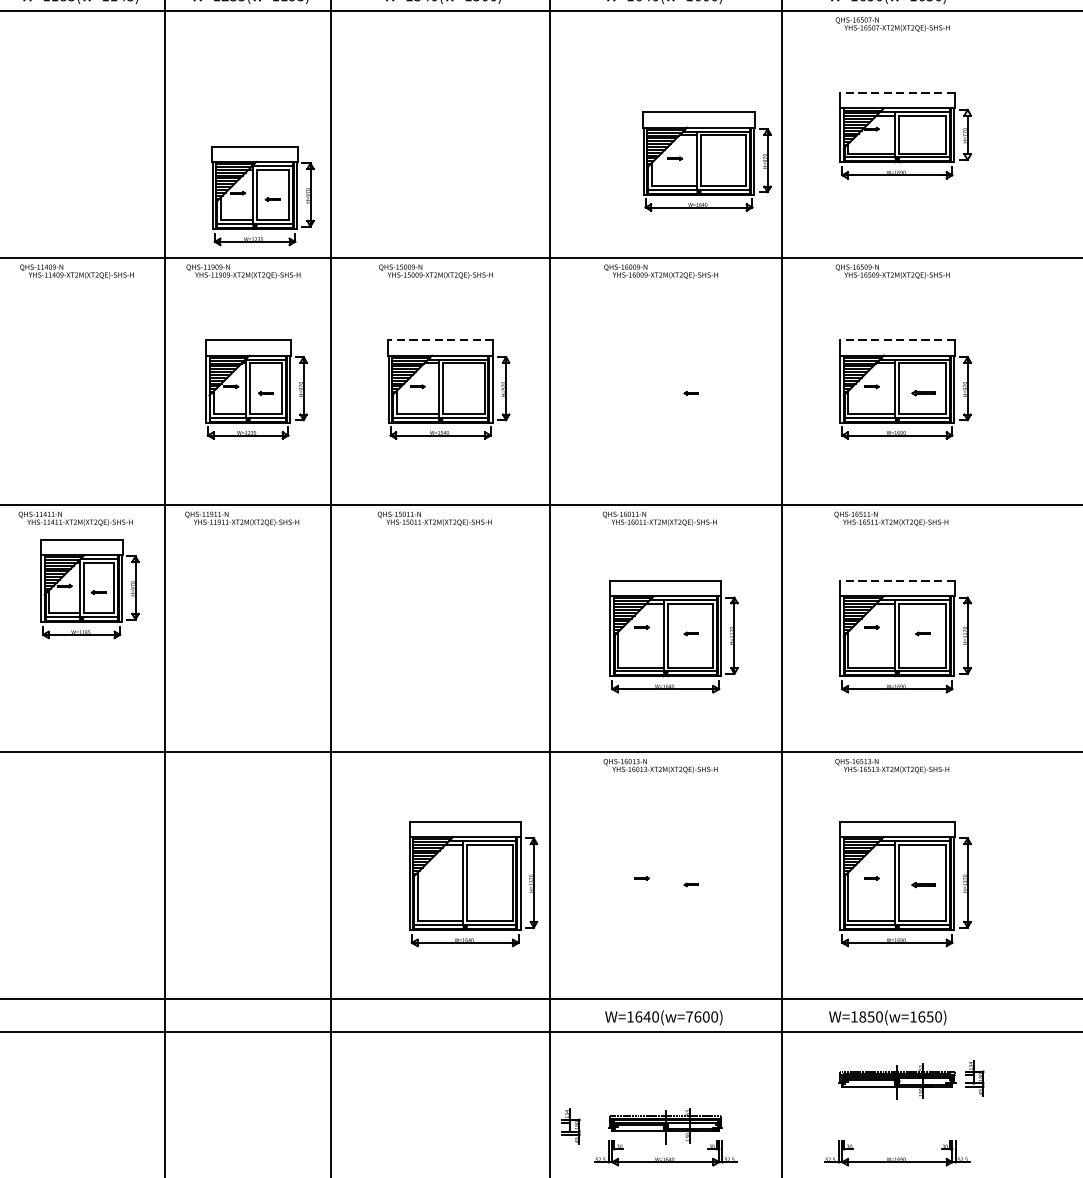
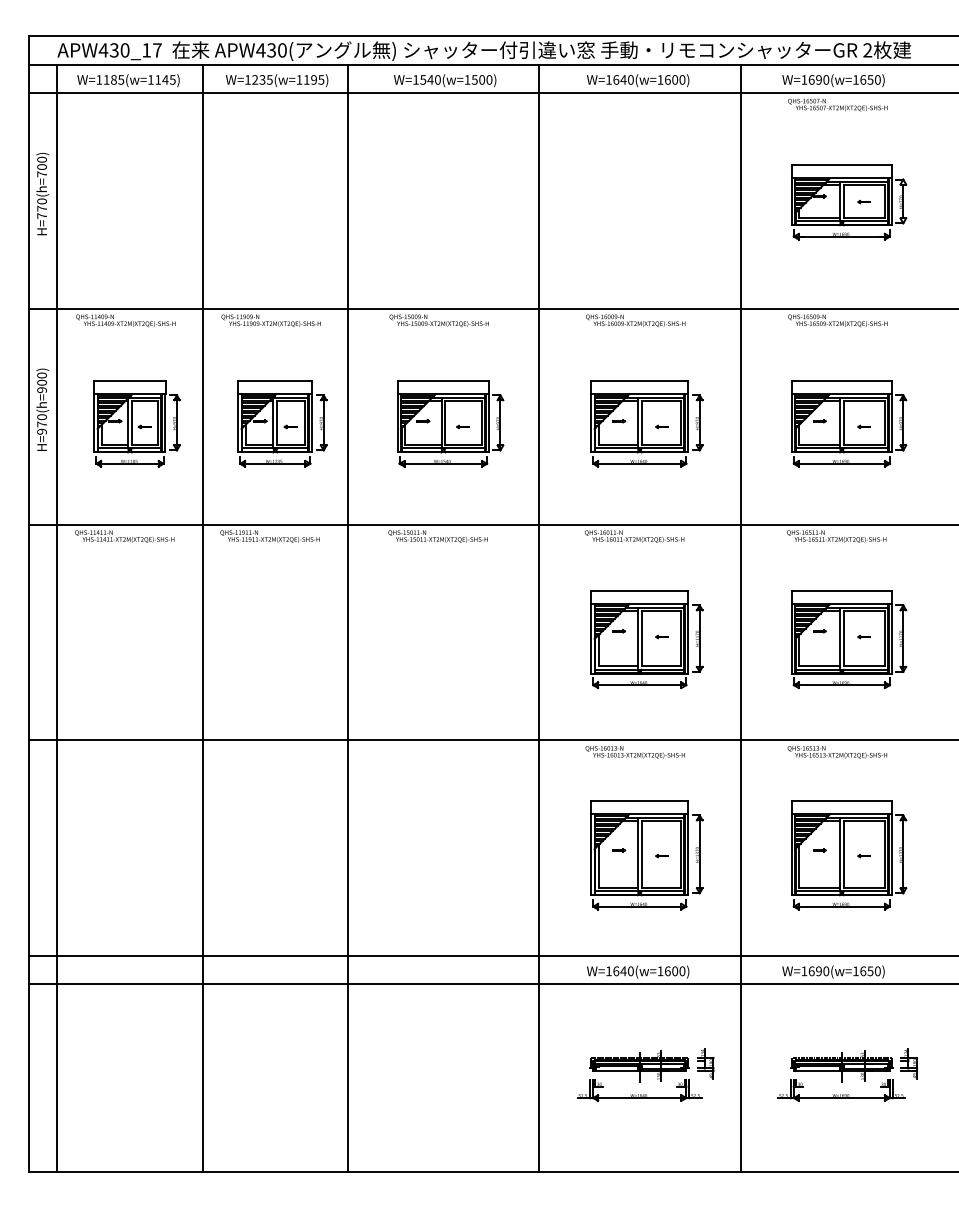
line: (896, 93) -> (841, 165), dashed -> solid
part: (922, 134) -> (863, 201), added
part: (706, 161) -> (646, 423), moved
part: (263, 195) -> (288, 254), removed
line: (440, 340) -> (443, 380), dashed -> solid
line: (896, 340) -> (841, 380), dashed -> solid
part: (462, 392) -> (462, 426), added
part: (922, 392) -> (863, 426), size x0.62
line: (896, 580) -> (841, 590), dashed -> solid
part: (89, 588) -> (136, 423), moved
part: (472, 884) -> (646, 855), moved
part: (922, 884) -> (863, 855), size x0.62
text: (689, 1017) -> (660, 971), W=1640(w=7600) -> W=1640(w=1600)
text: (865, 1017) -> (814, 971), W=1850(w=1650) -> W=1690(w=1650)
part: (910, 1080) -> (853, 1065), moved
part: (570, 1126) -> (705, 1063), moved

